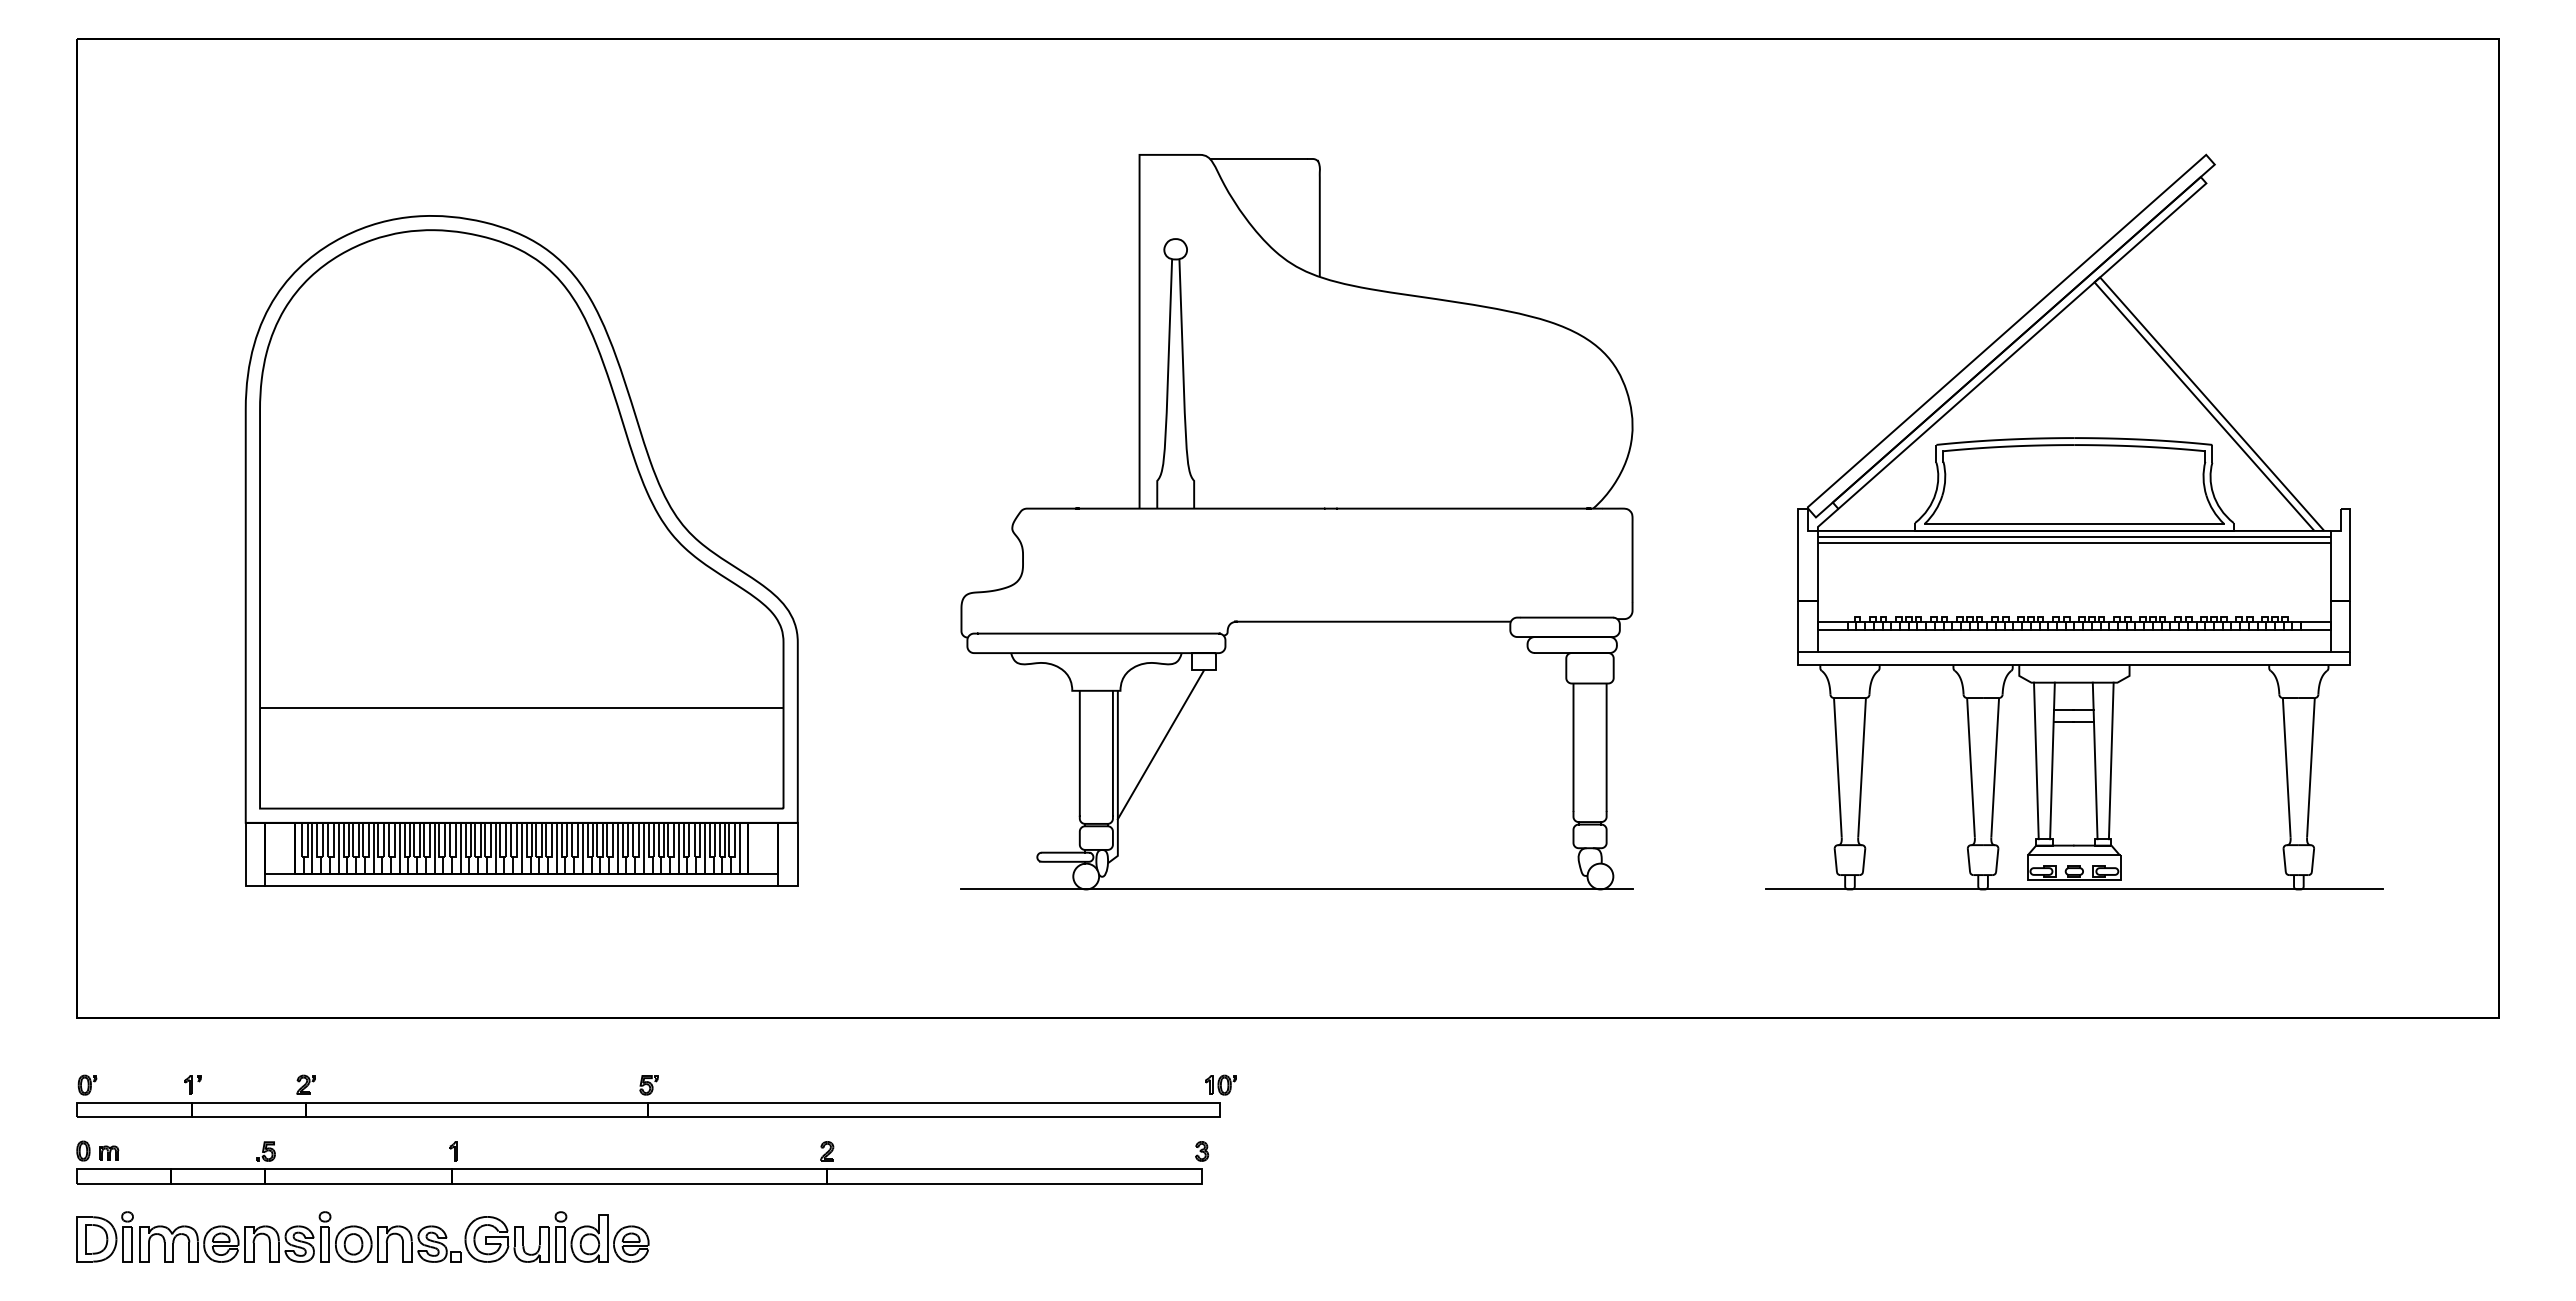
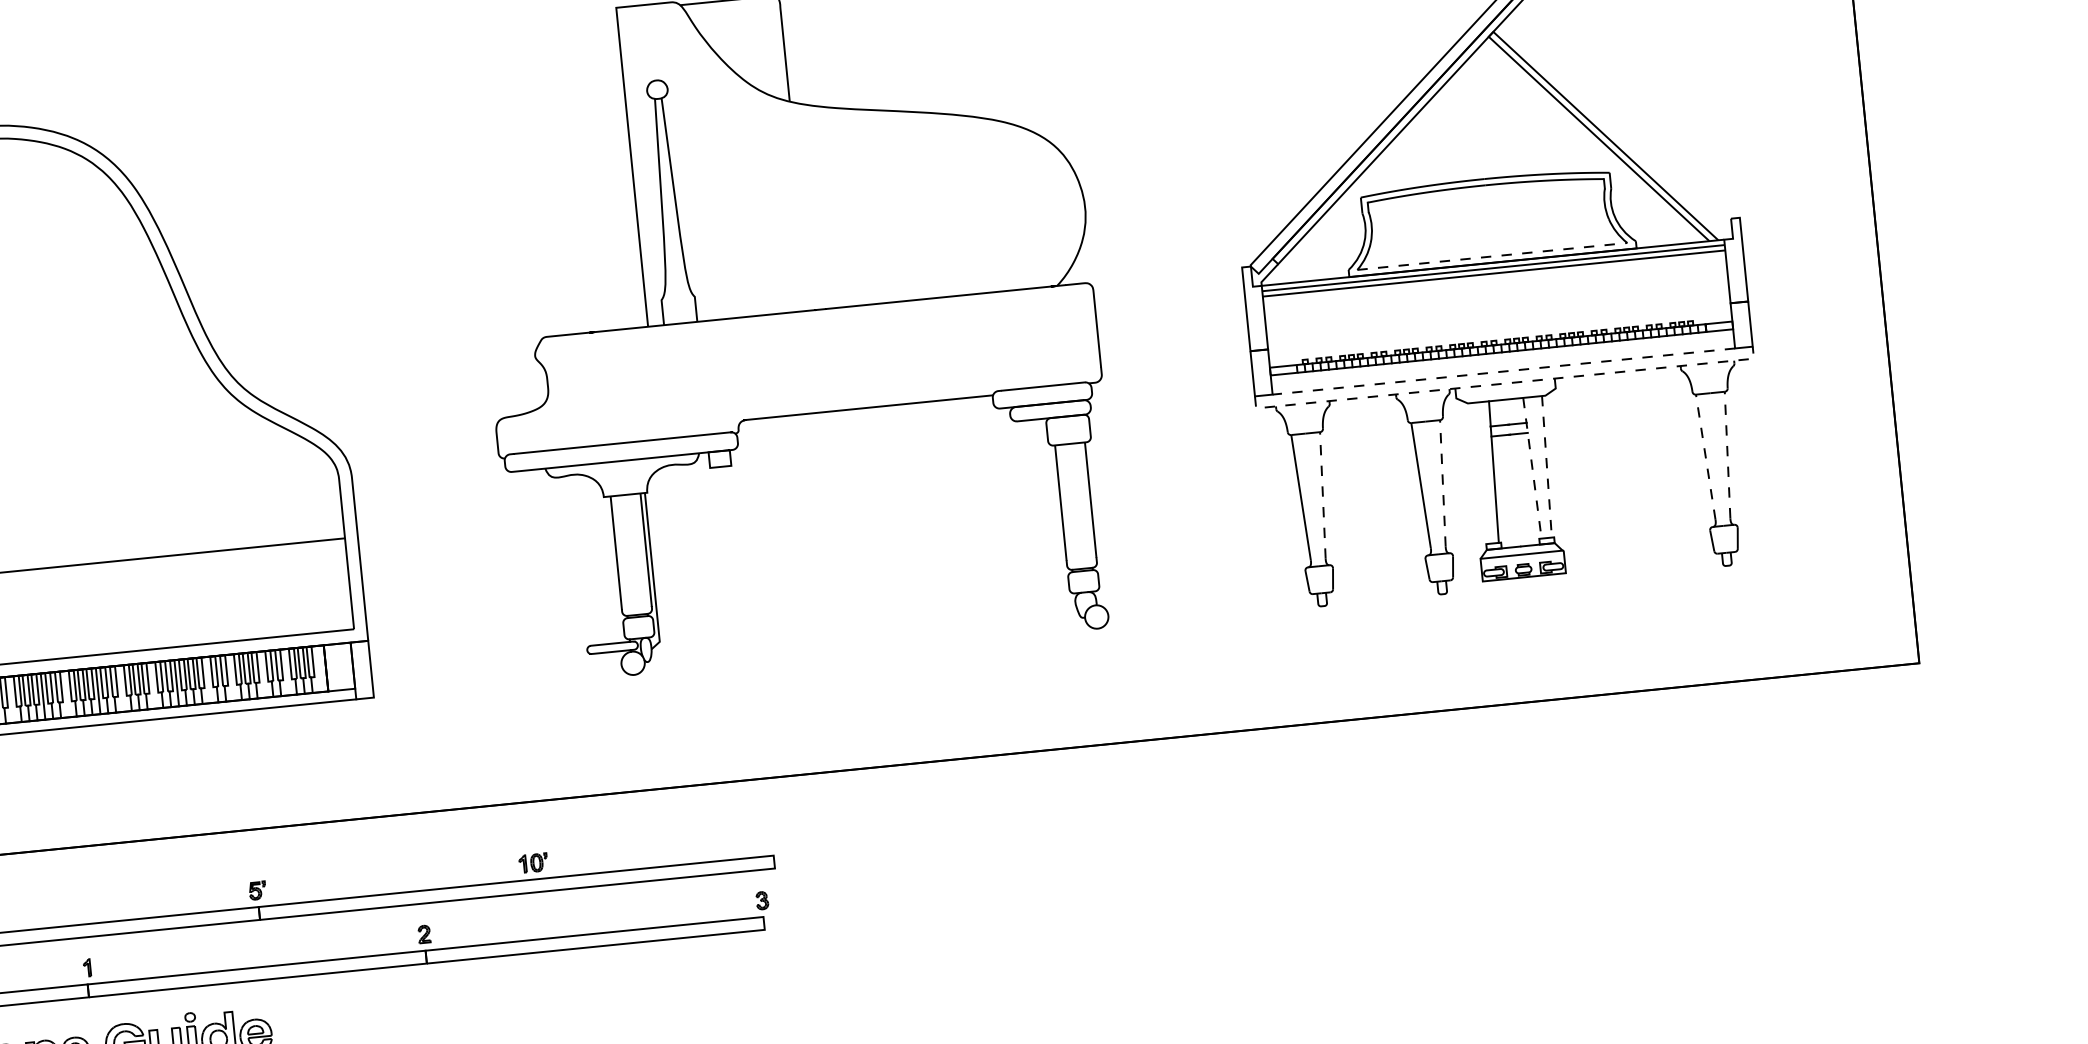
line: (2074, 523) -> (1492, 256), solid -> dashed
line: (2073, 651) -> (1503, 371), solid -> dashed
line: (2074, 664) -> (1505, 383), solid -> dashed
line: (1160, 744) -> (688, 537), removed
line: (2036, 760) -> (1479, 473), removed
line: (2095, 761) -> (1532, 468), solid -> dashed
line: (2111, 761) -> (1547, 467), solid -> dashed
line: (1862, 767) -> (1323, 495), solid -> dashed
line: (1995, 767) -> (1443, 483), solid -> dashed
line: (2286, 767) -> (1705, 456), solid -> dashed
line: (2310, 767) -> (1727, 454), solid -> dashed
line: (399, 848) -> (11, 699), removed
line: (460, 848) -> (66, 694), removed
line: (521, 848) -> (121, 688), removed
line: (556, 848) -> (153, 685), removed
line: (617, 848) -> (208, 680), removed
line: (643, 848) -> (231, 677), removed
line: (678, 848) -> (263, 674), removed
line: (704, 848) -> (286, 672), removed
line: (739, 848) -> (318, 669), removed
line: (1296, 889) -> (823, 656), removed
line: (2074, 889) -> (1525, 586), removed
part: (1220, 1084) -> (533, 862), moved

